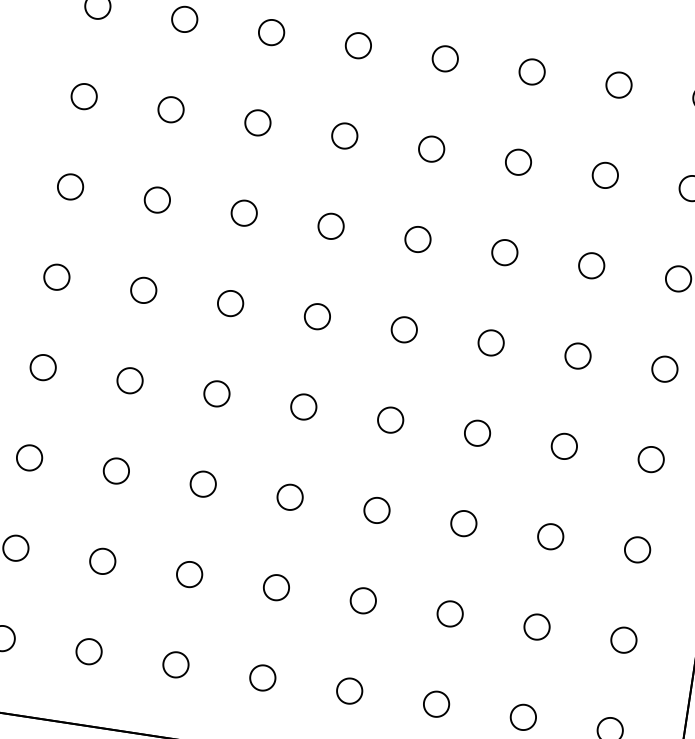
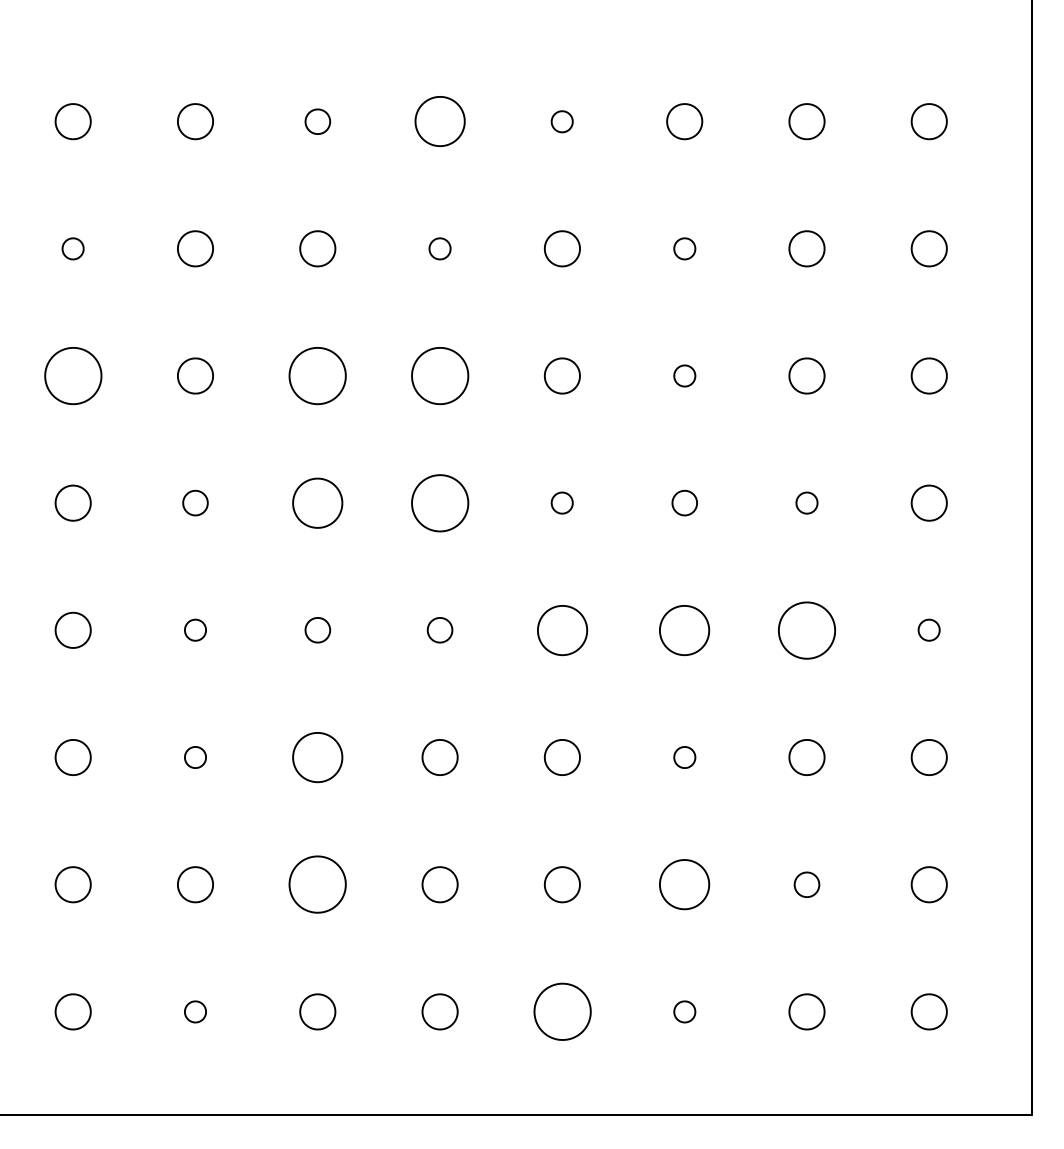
part: (271, 32) -> (317, 121), size x0.7
part: (358, 45) -> (439, 121), size x1.4
part: (444, 58) -> (561, 121), size x0.6
part: (83, 96) -> (72, 248), size x0.6
part: (344, 135) -> (439, 248), size x0.6
part: (518, 162) -> (684, 248), size x0.6
part: (70, 186) -> (72, 375), size x1.6
part: (244, 212) -> (317, 375), size x1.6
part: (330, 225) -> (439, 375), size x1.6
part: (504, 252) -> (684, 375), size x0.6
part: (143, 289) -> (195, 502), size x0.7
part: (230, 303) -> (317, 502), size x1.4
part: (317, 316) -> (439, 502), size x1.6
part: (403, 329) -> (561, 502), size x0.6
part: (491, 342) -> (684, 502), size x0.7
part: (577, 355) -> (806, 502), size x0.6
part: (130, 380) -> (195, 629), size x0.6
part: (216, 393) -> (317, 629), size x0.7
part: (303, 406) -> (439, 629), size x0.7
part: (390, 419) -> (561, 629), size x1.4
part: (477, 432) -> (684, 629), size x1.4
part: (564, 445) -> (806, 629), size x1.6
part: (650, 458) -> (928, 629), size x0.6
part: (116, 471) -> (195, 757), size x0.6
part: (203, 484) -> (317, 757), size x1.4
part: (463, 523) -> (684, 757), size x0.6
part: (189, 574) -> (317, 884), size x1.6
part: (450, 613) -> (684, 884), size x1.4
part: (536, 626) -> (806, 884), size x0.7
part: (89, 651) -> (195, 1011), size x0.6
part: (349, 690) -> (561, 1011), size x1.6
part: (436, 703) -> (684, 1011), size x0.6

